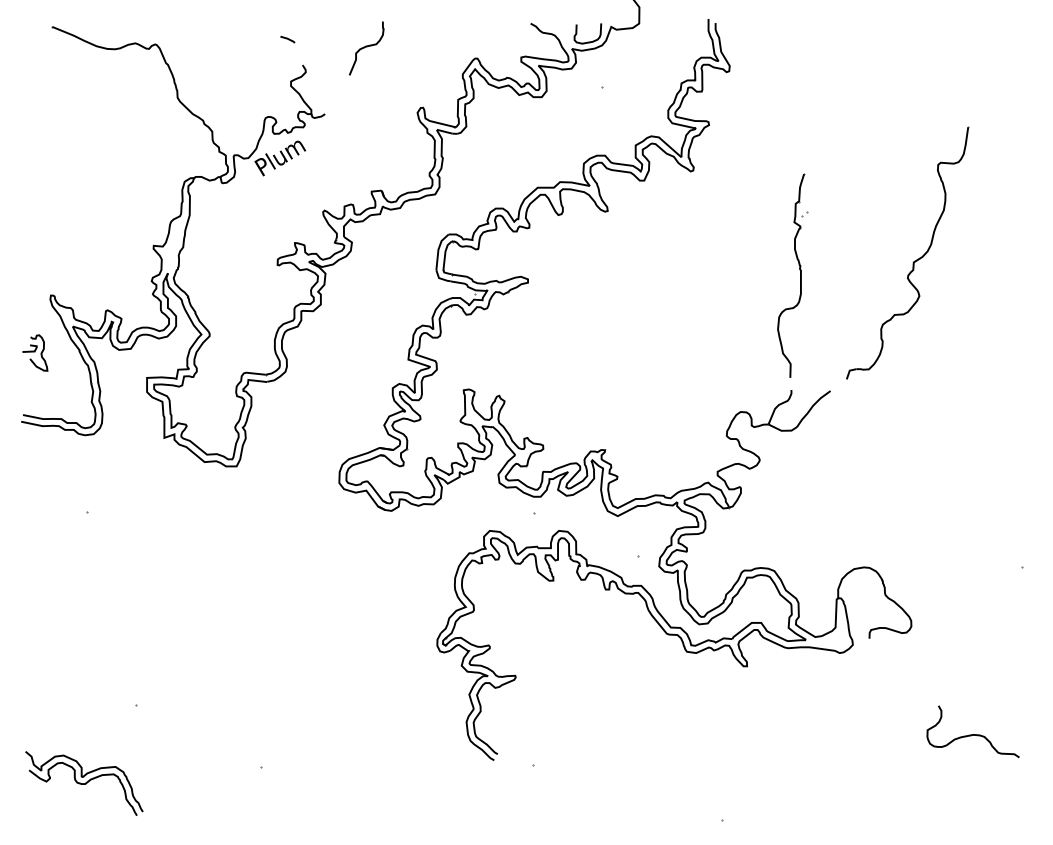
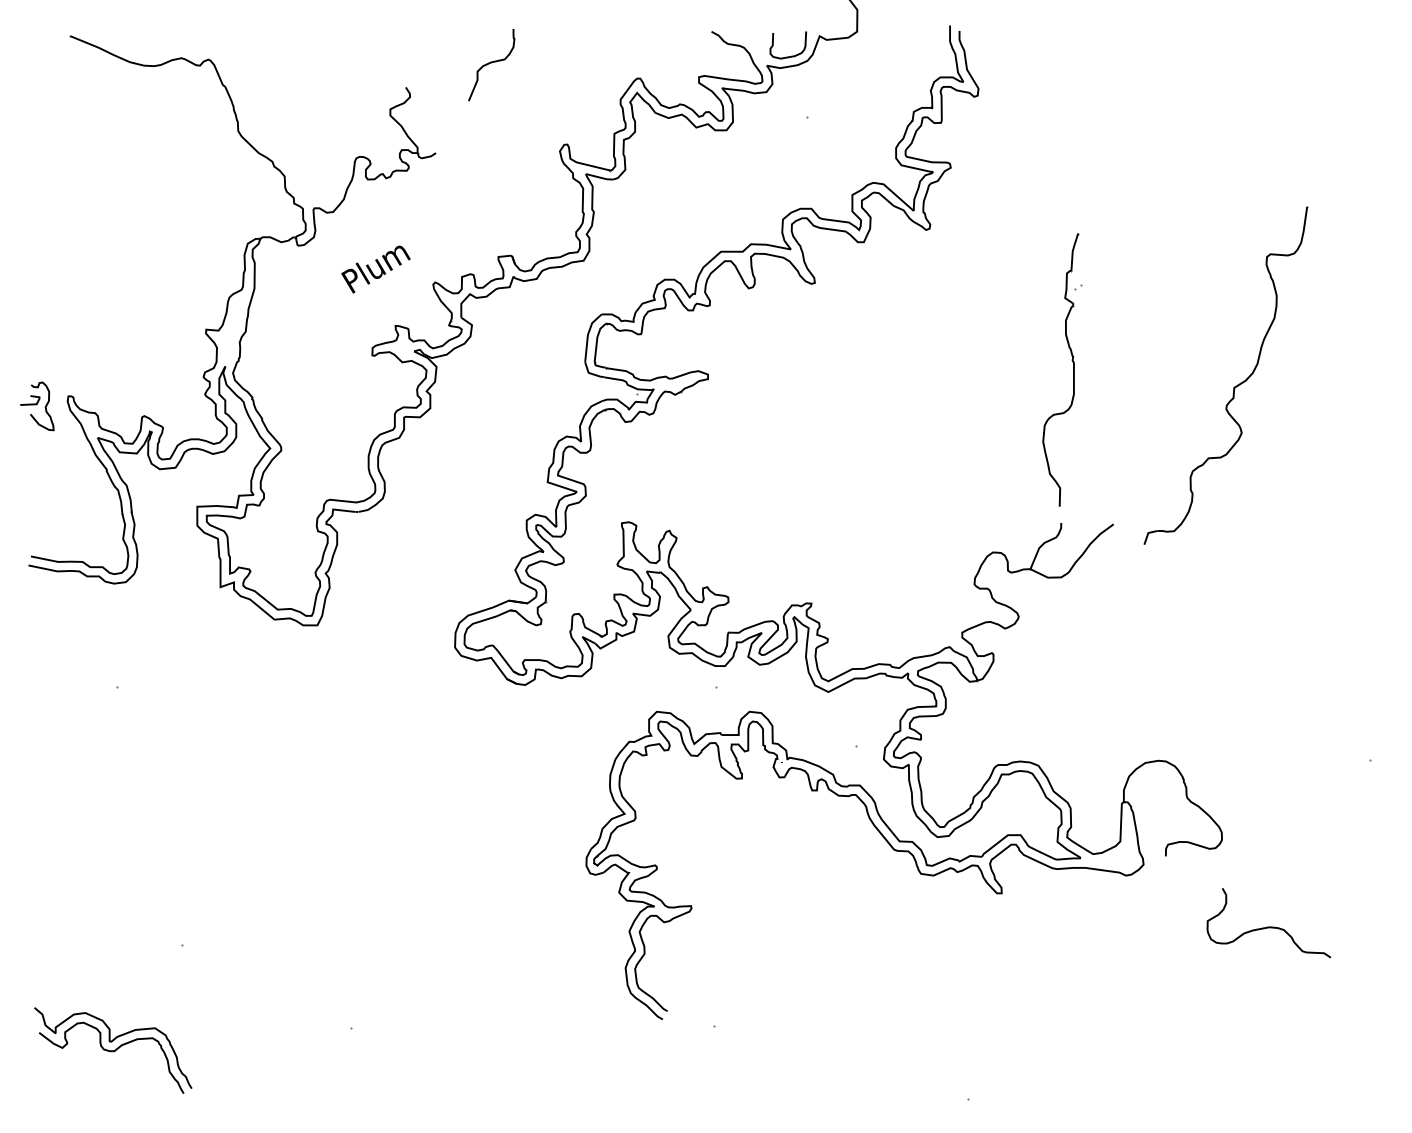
line: (287, 39) -> (385, 52), removed
text: (279, 158) -> (375, 269), moved
part: (913, 261) -> (1234, 386), moved
part: (35, 353) -> (37, 406), moved
curve: (972, 734) -> (1268, 926), moved

